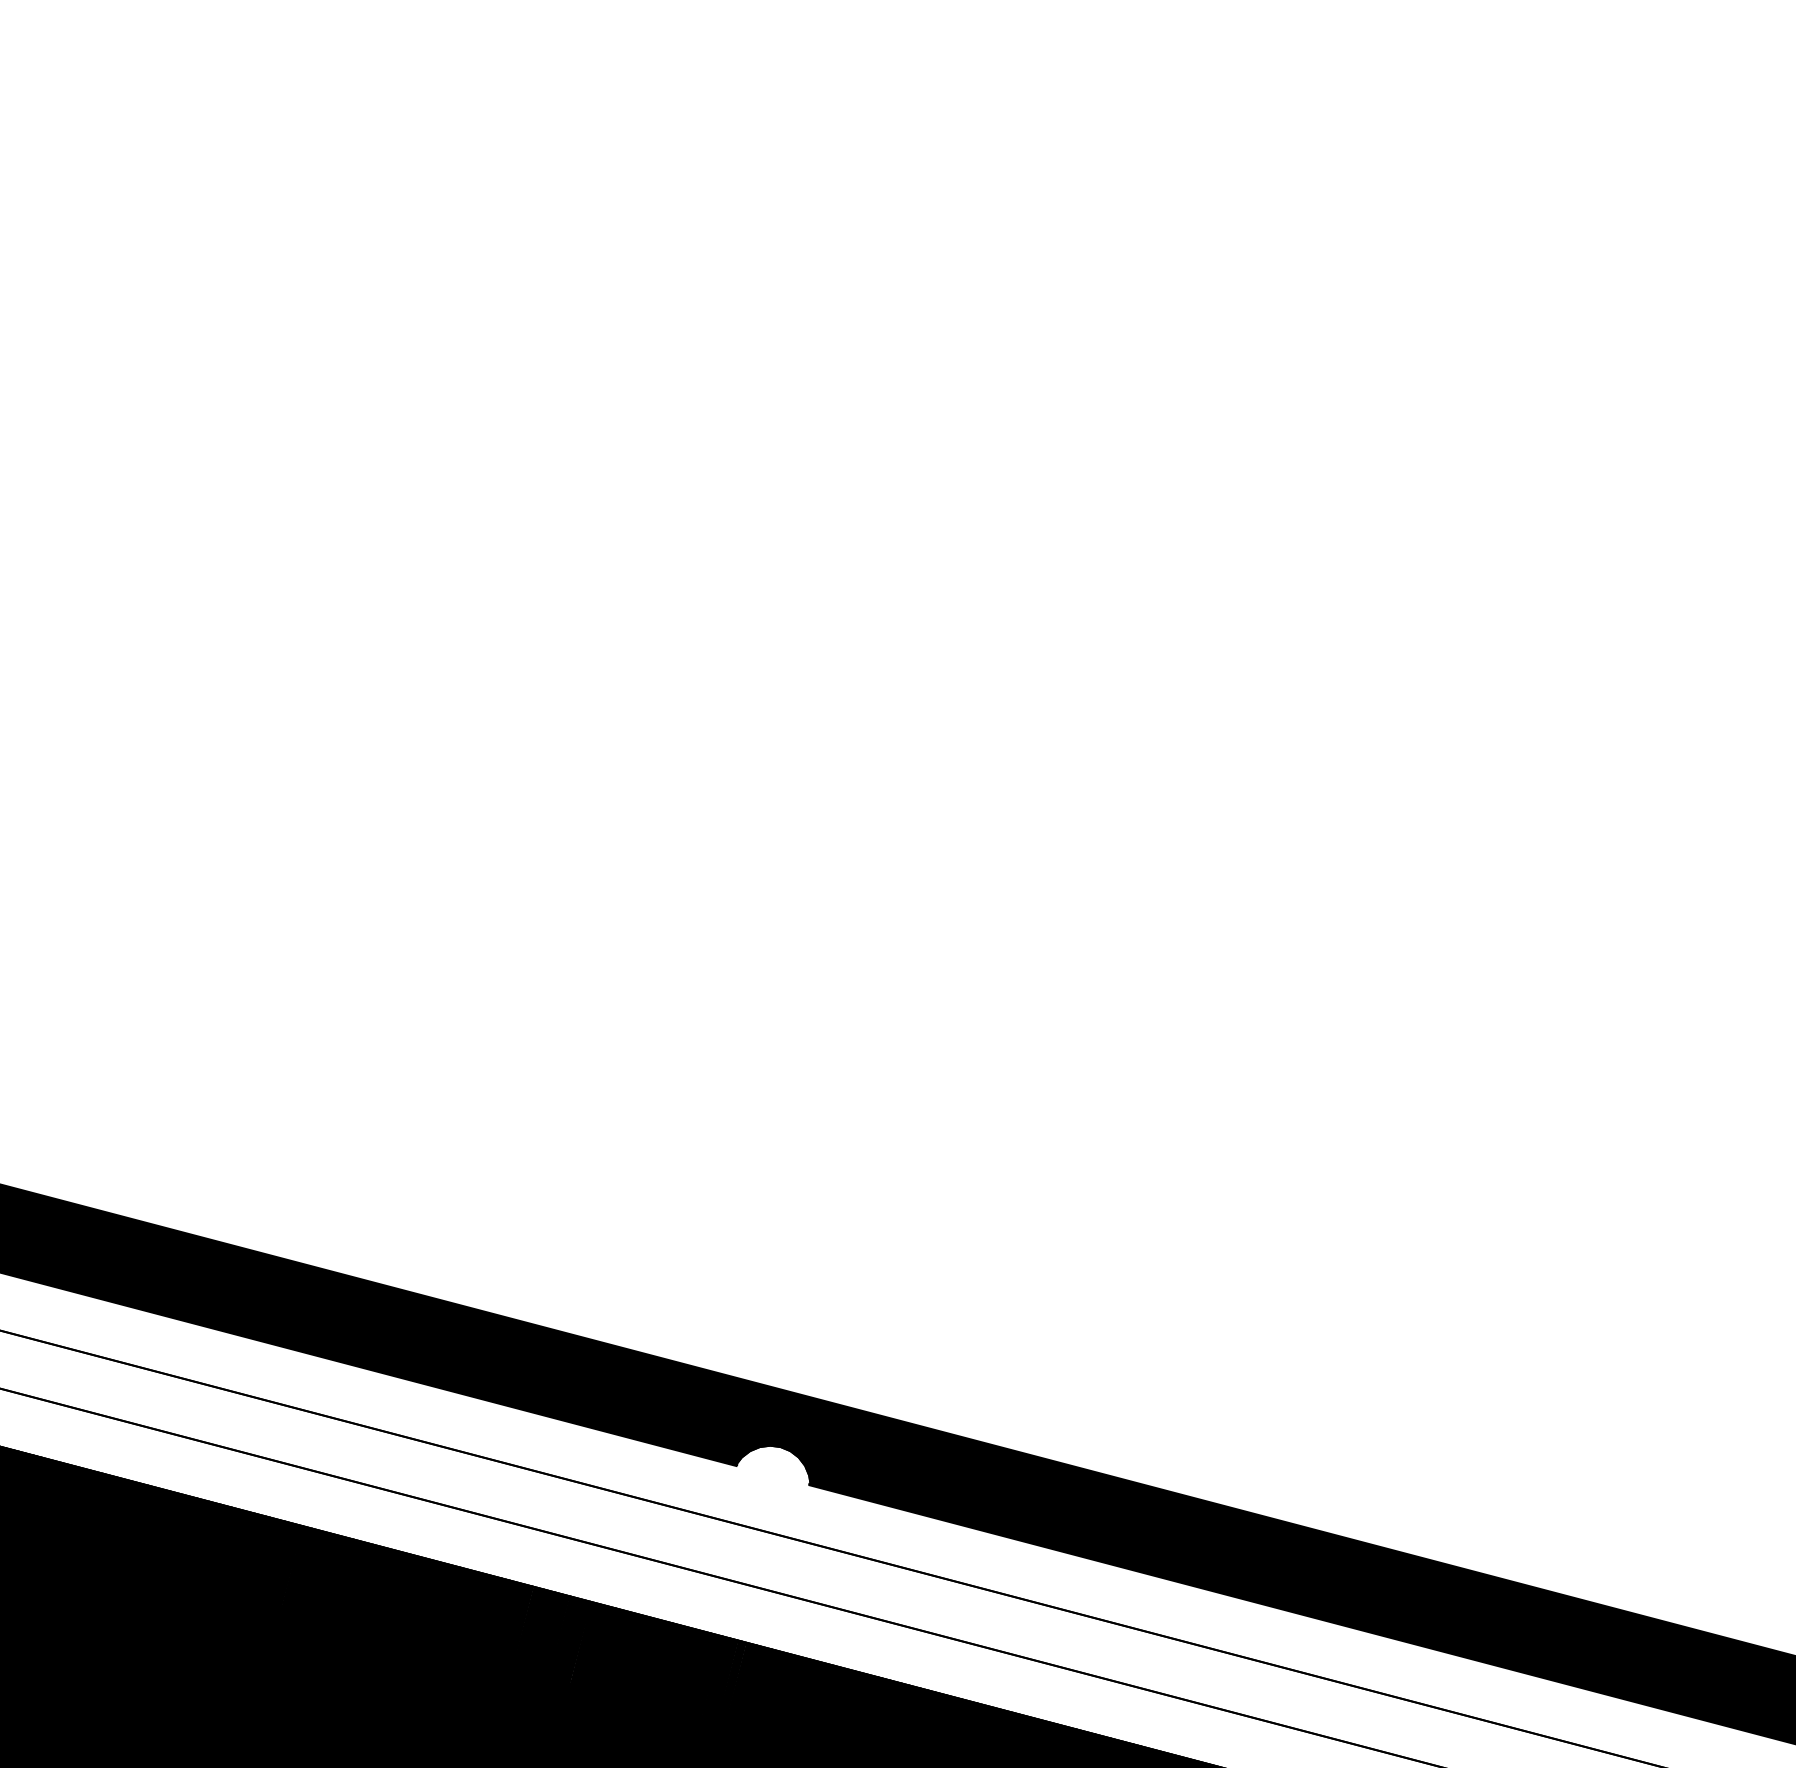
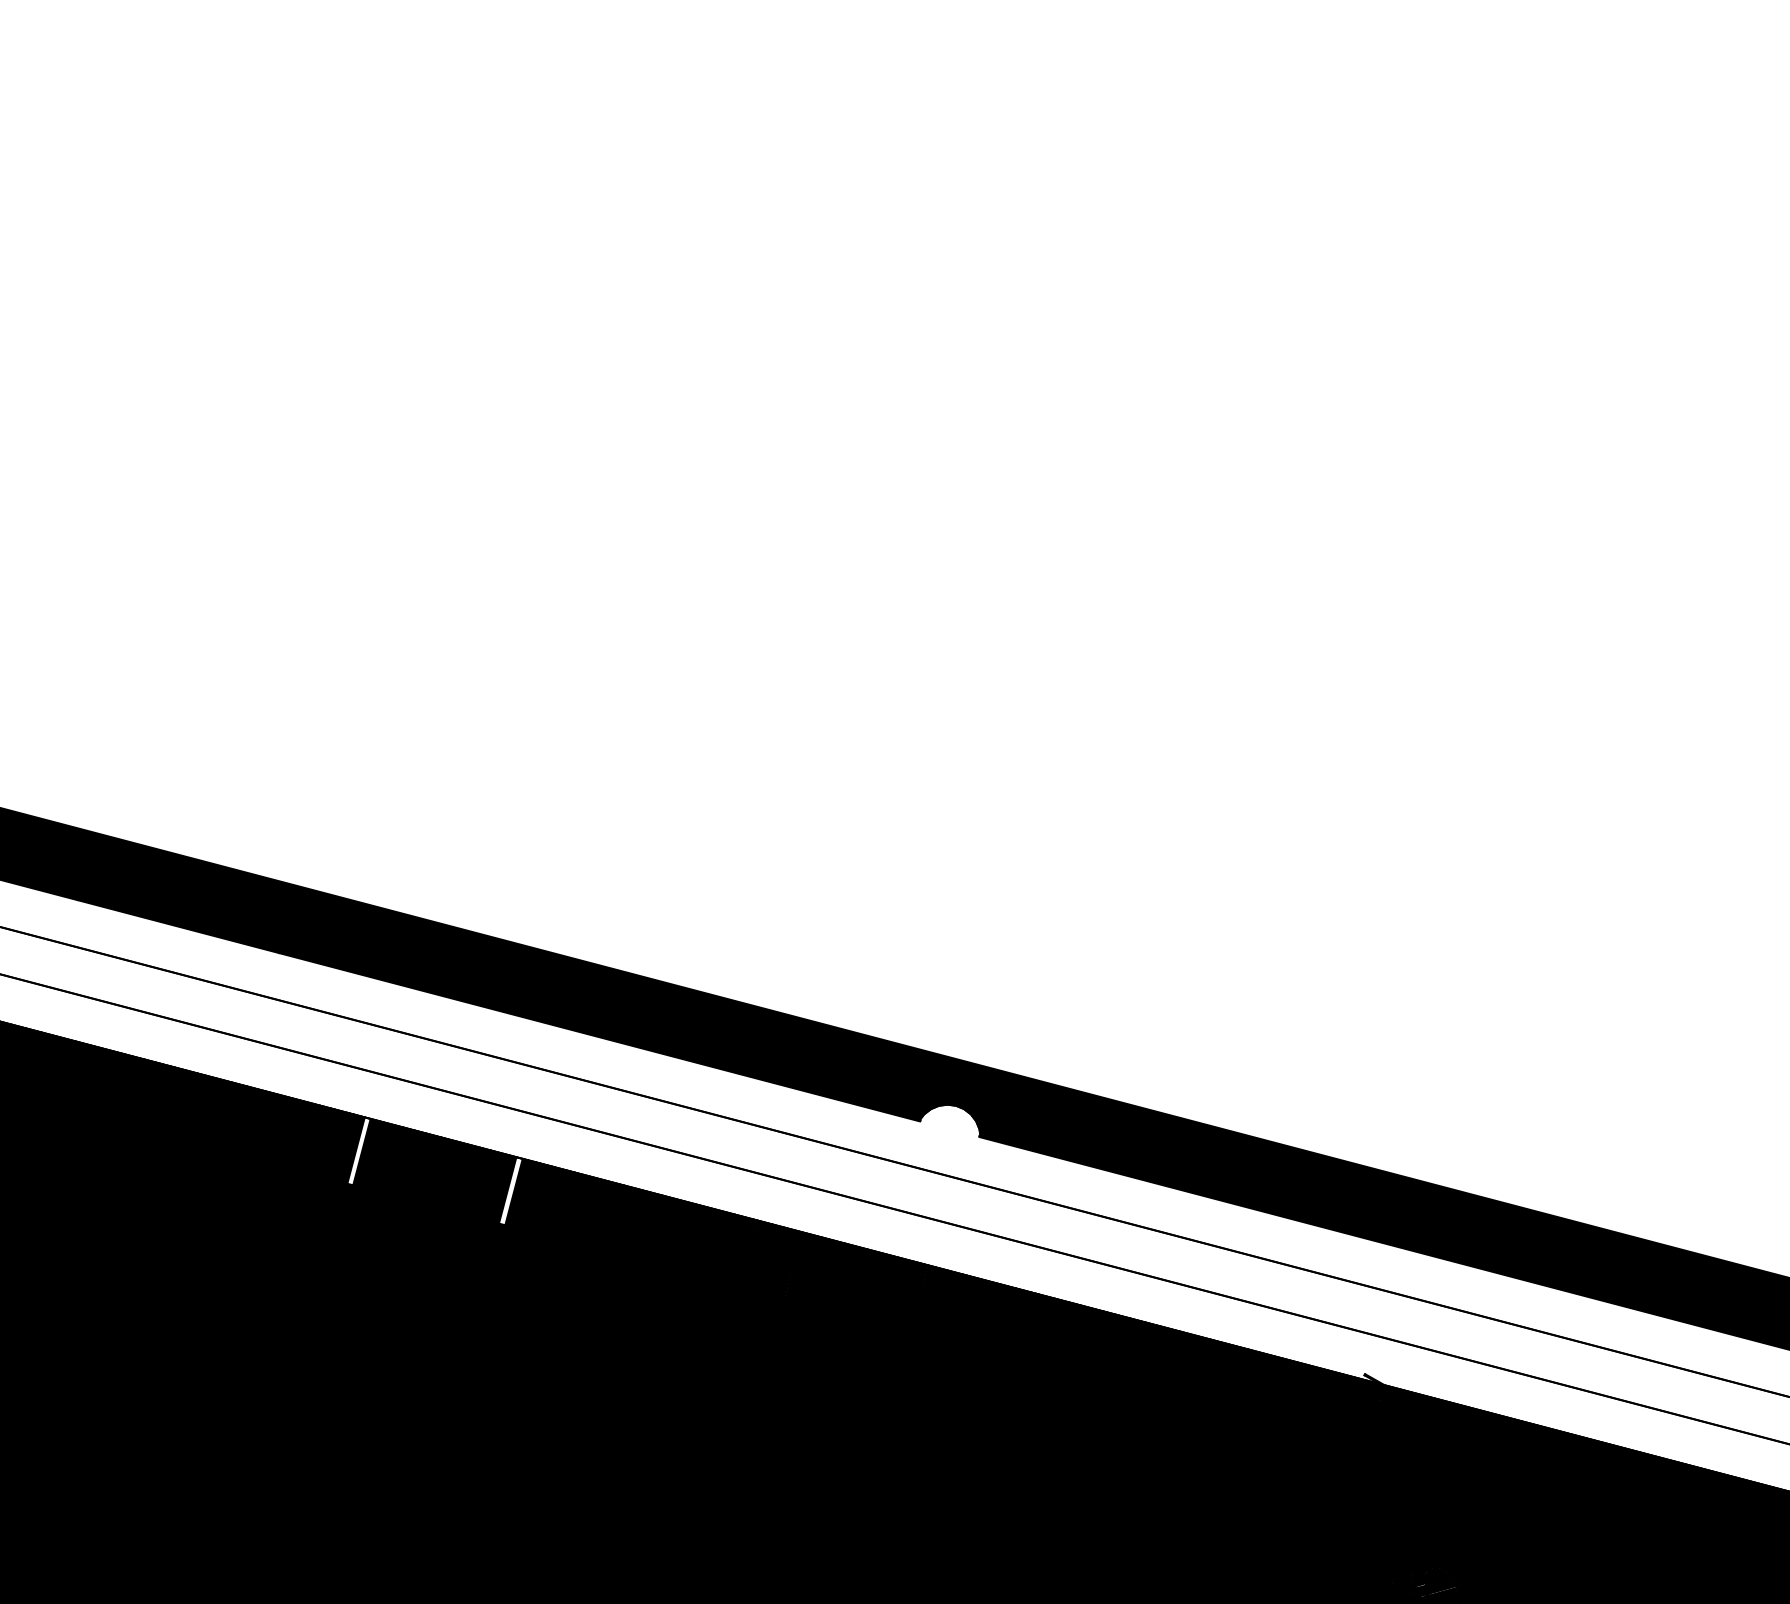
fill: (47, 1502) -> (358, 1151), removed
fill: (233, 1552) -> (510, 1191), removed

